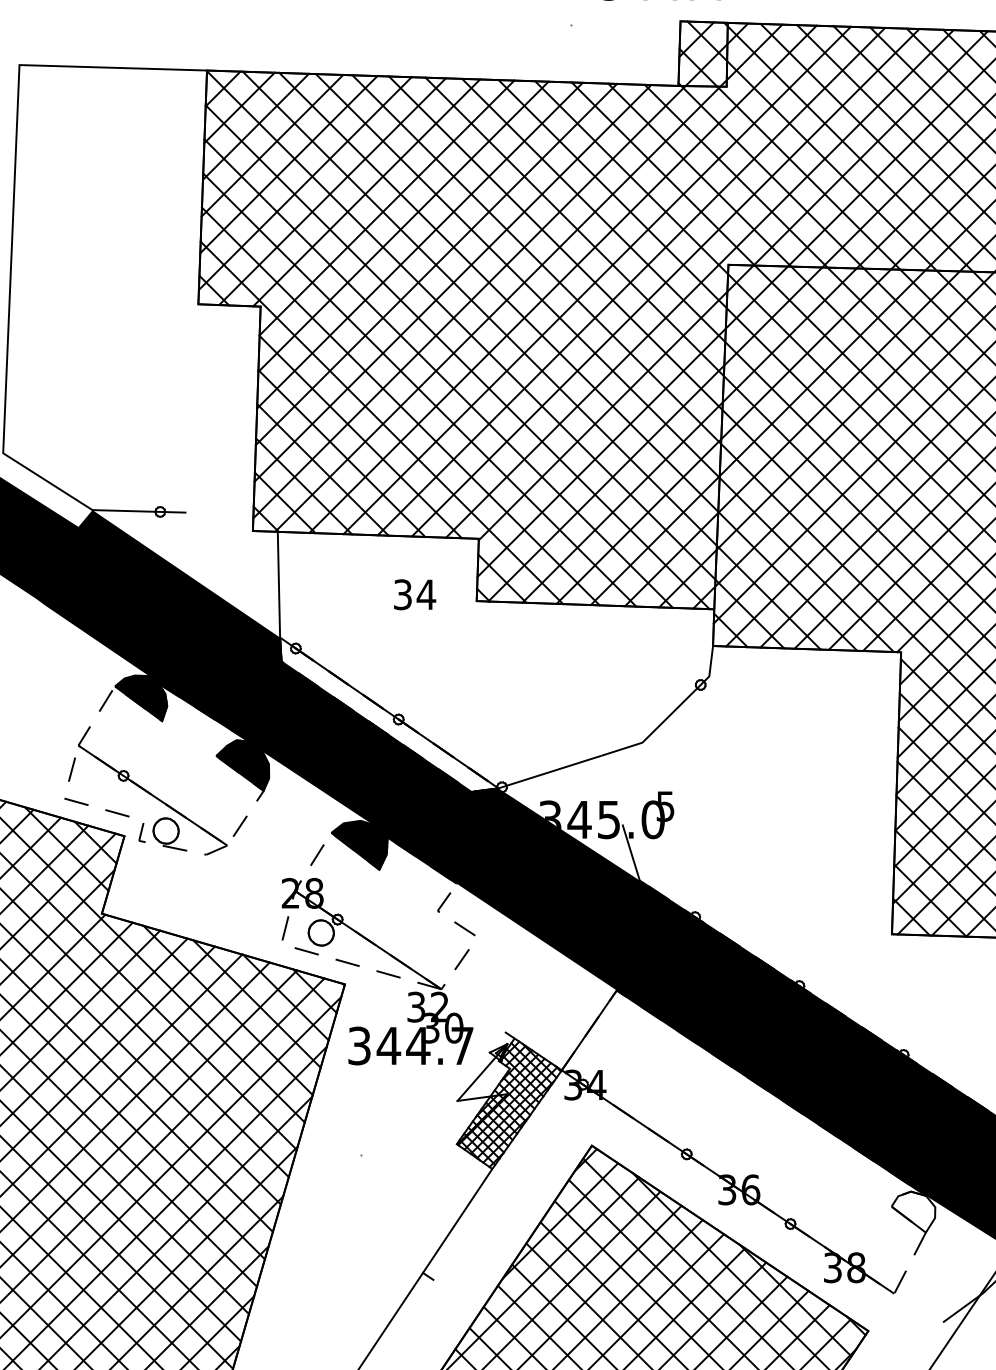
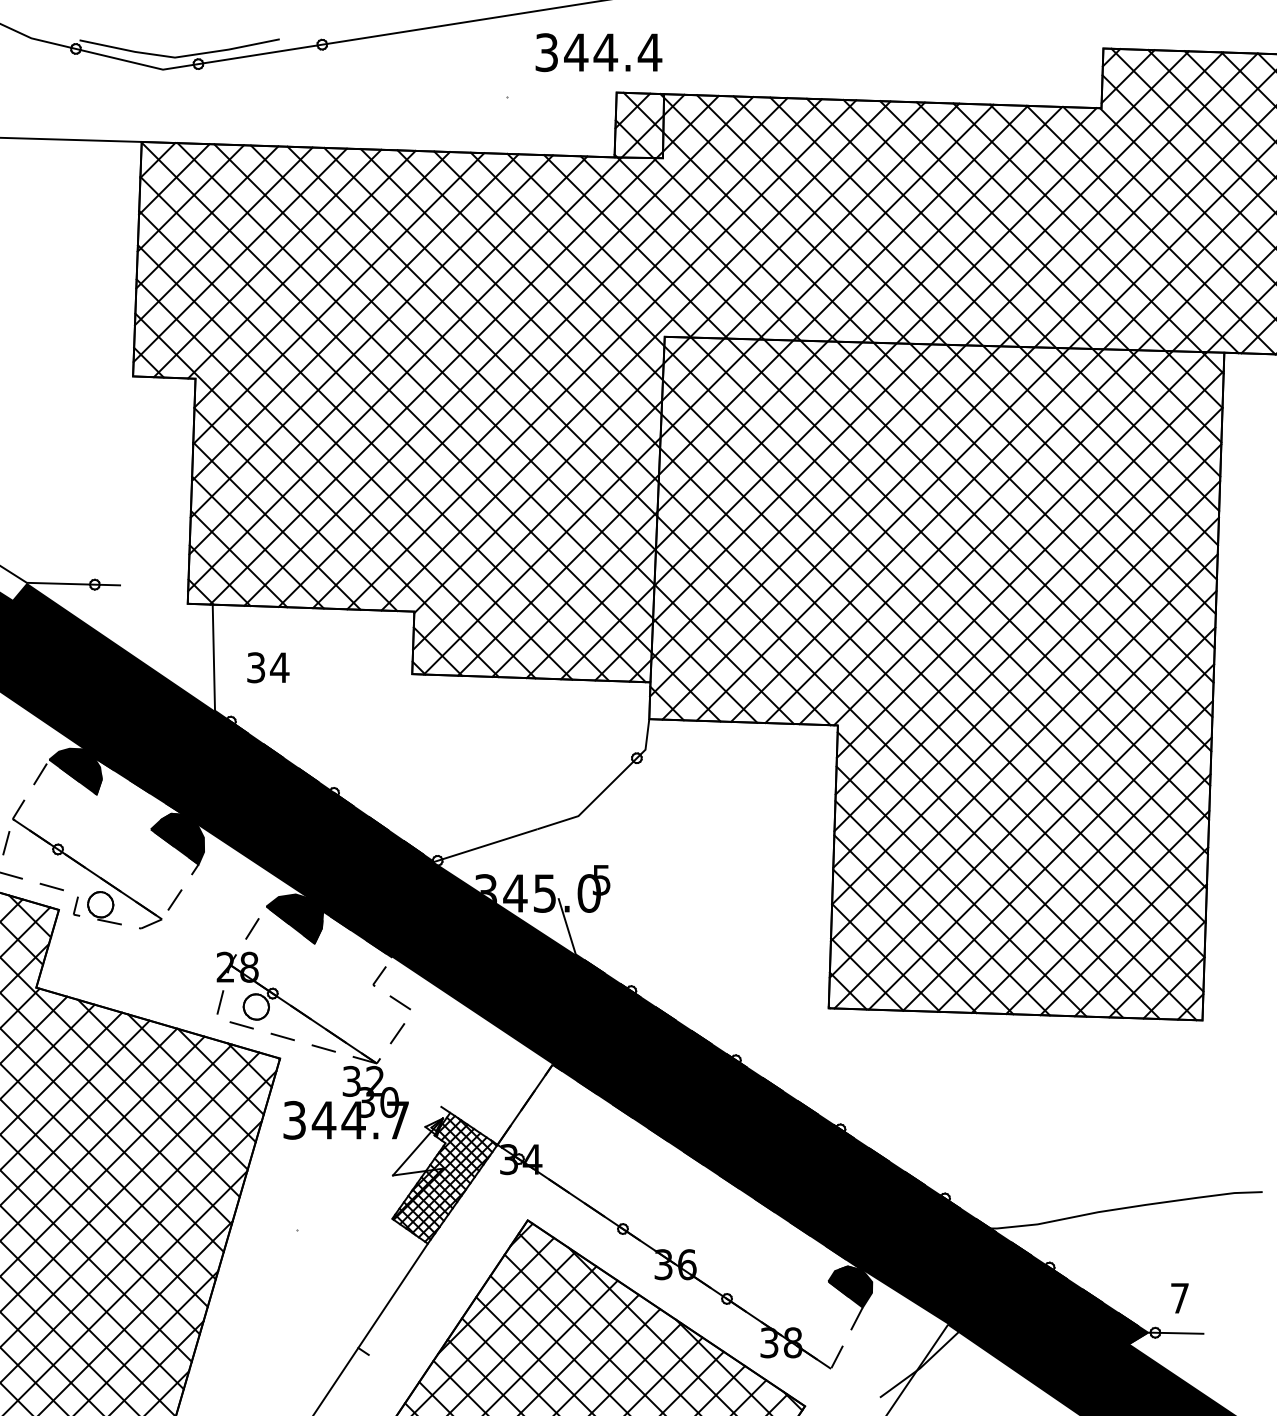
text: (415, 594) -> (268, 667), moved
fill: (389, 714) -> (324, 787), added
fill: (913, 1211) -> (850, 1286), added

